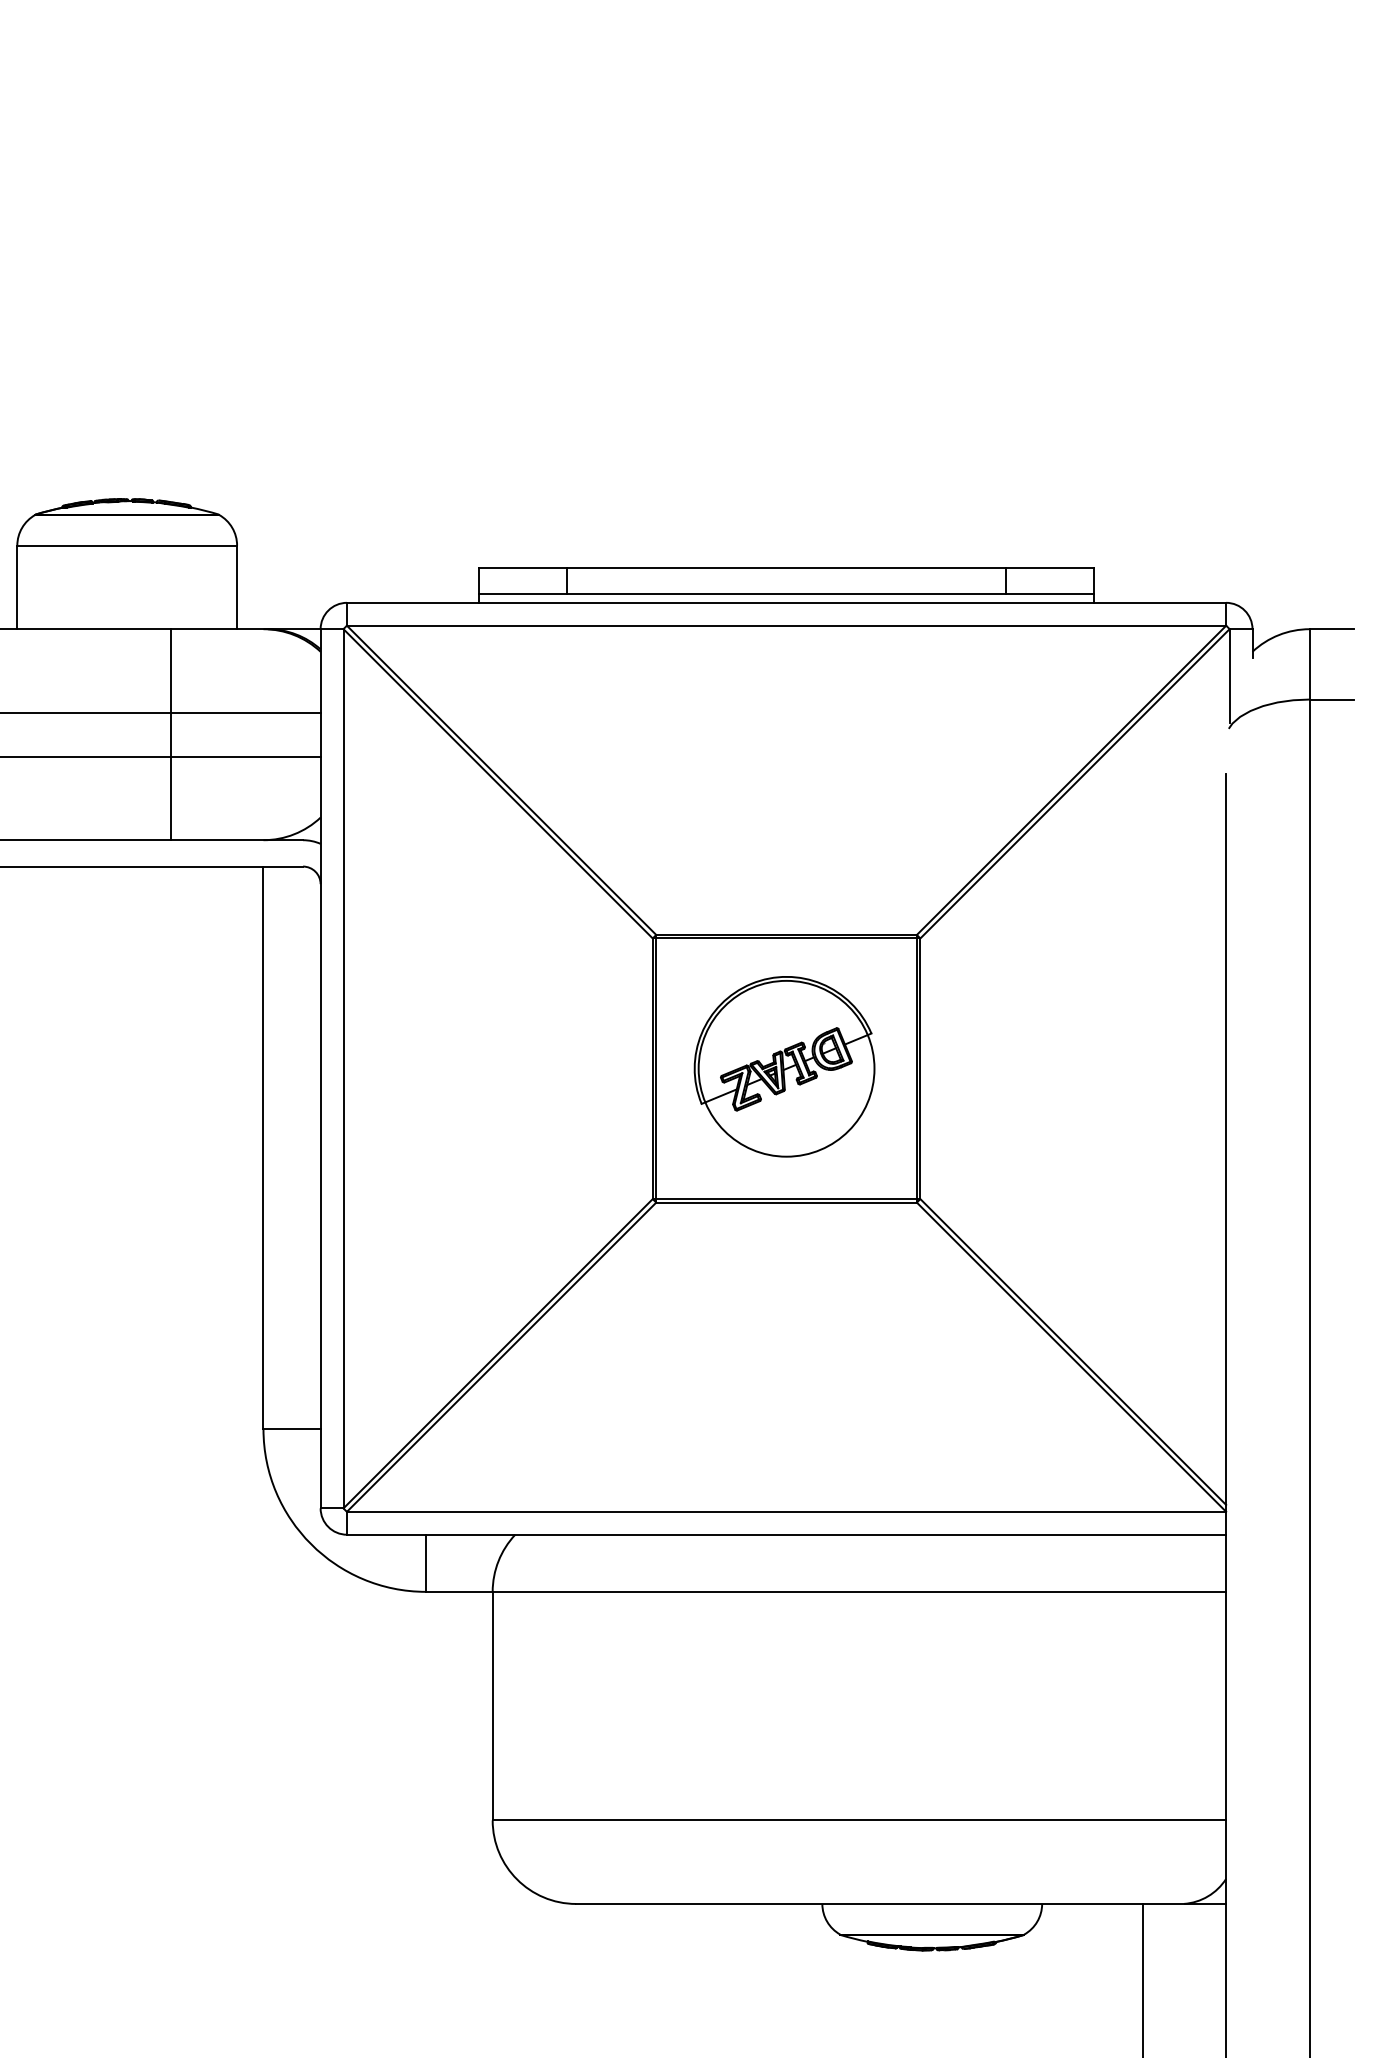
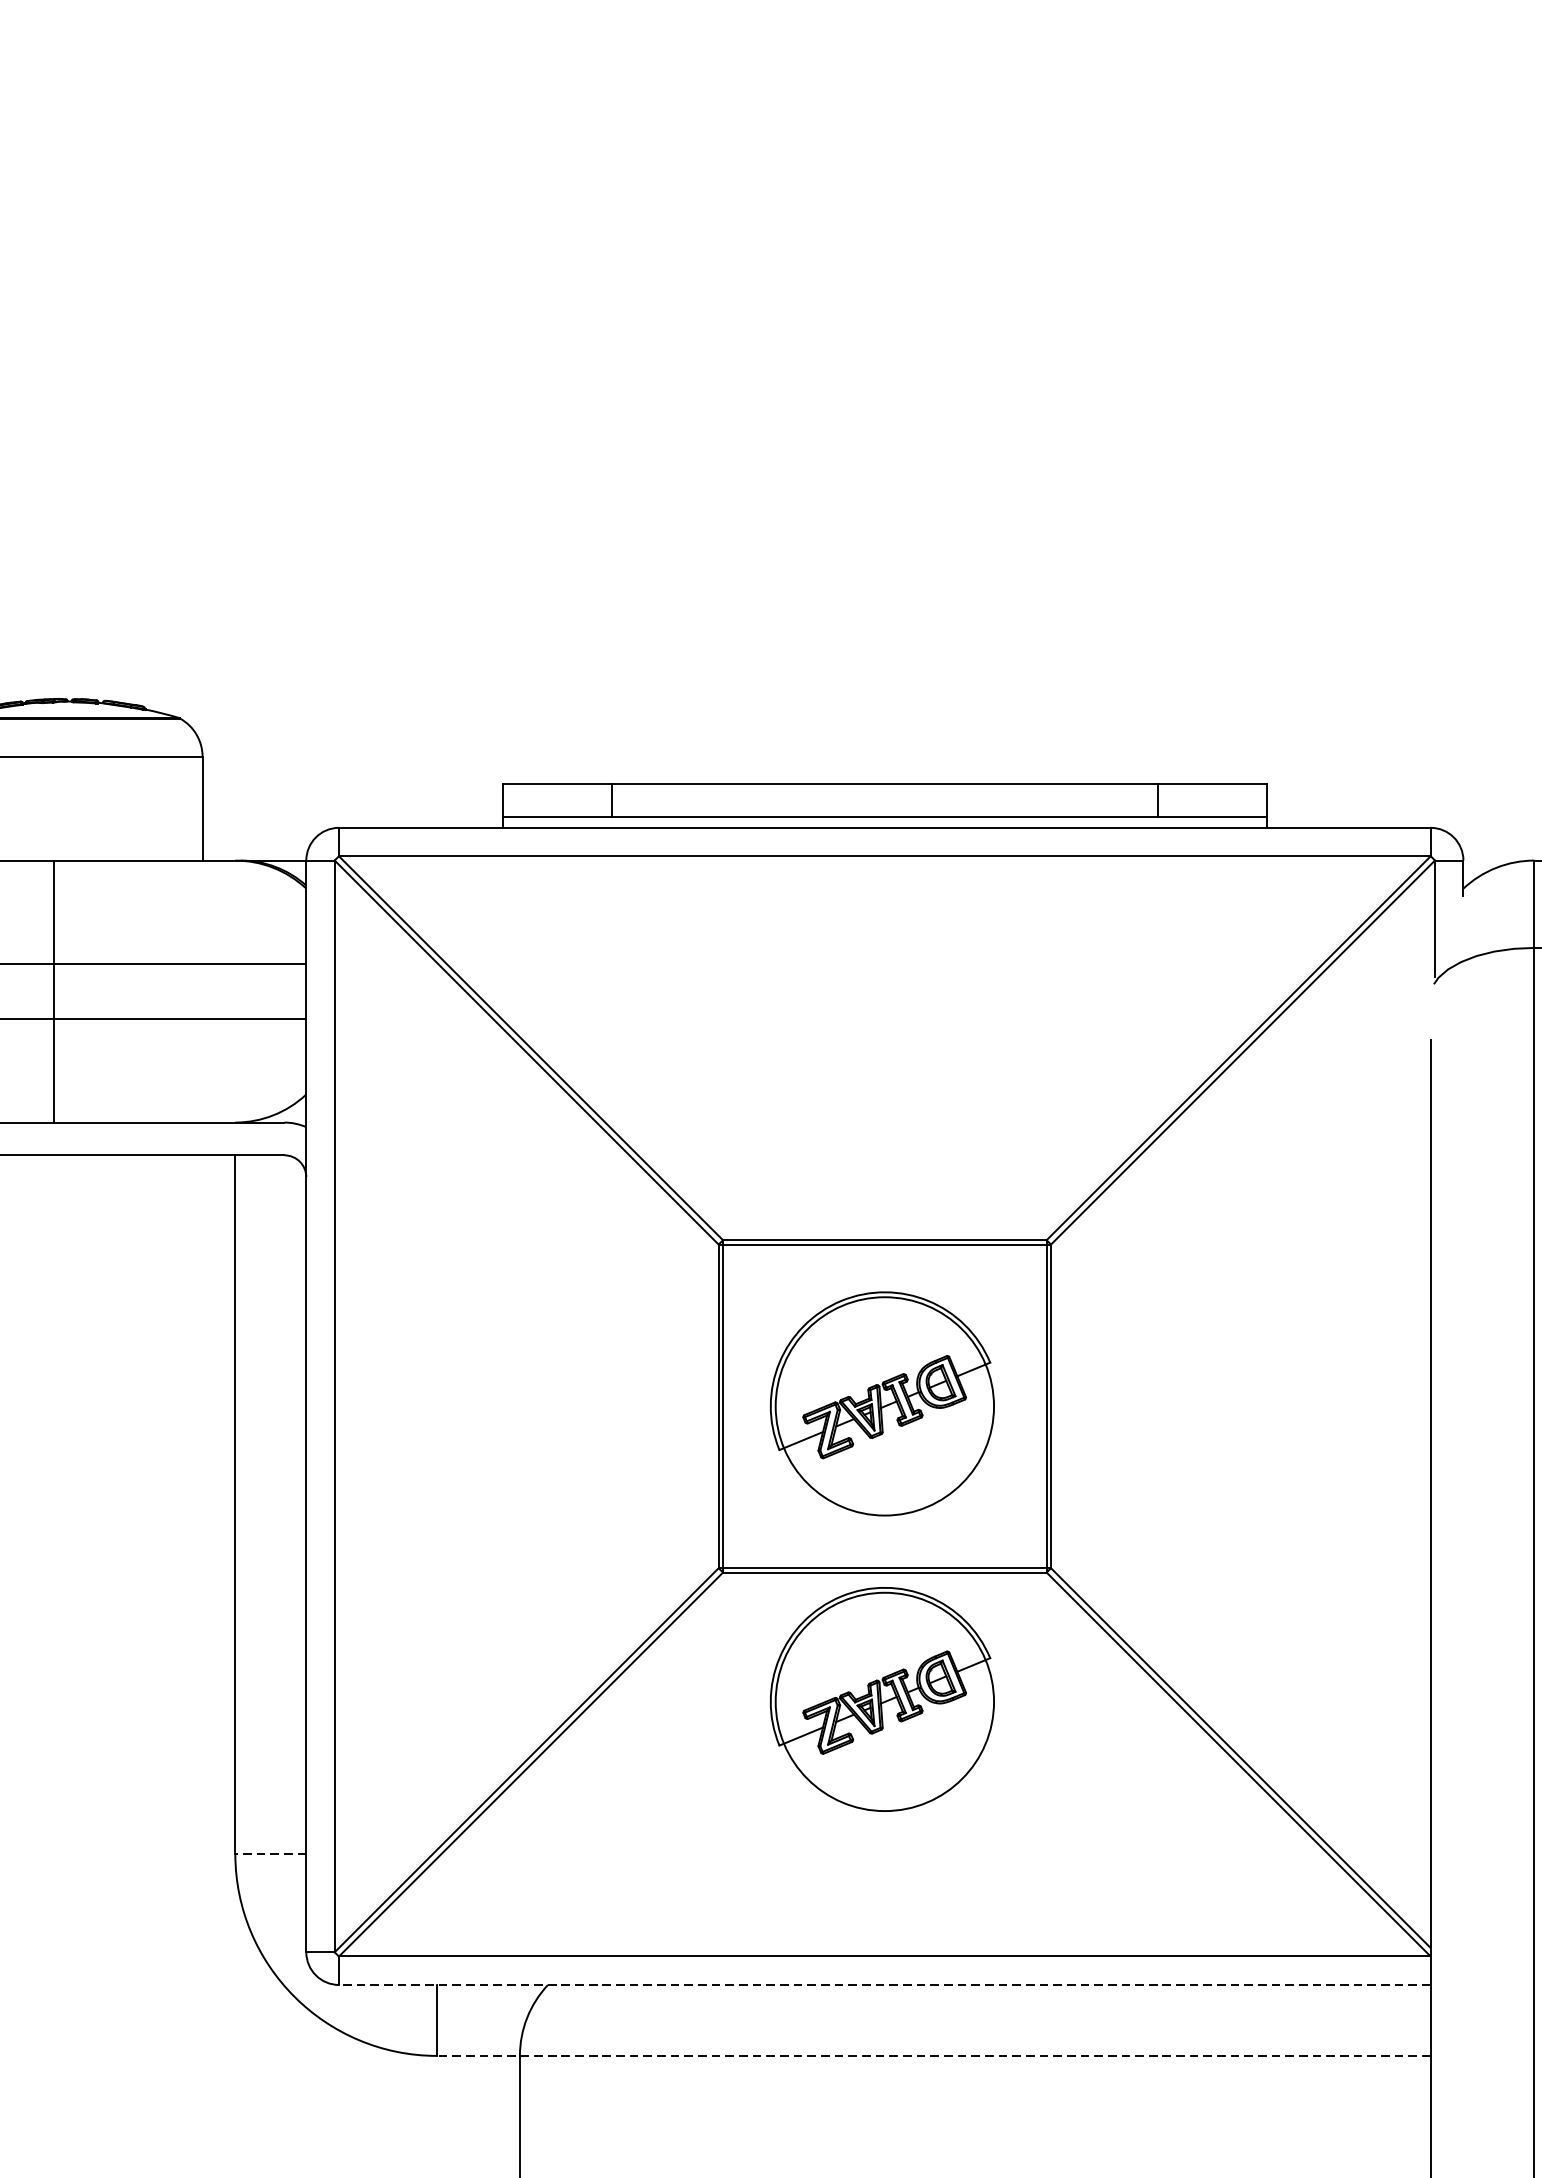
line: (171, 734) -> (54, 991), moved
part: (784, 1304) -> (882, 1699), added
line: (292, 1429) -> (271, 1854), solid -> dashed
line: (786, 1534) -> (884, 1984), solid -> dashed
line: (825, 1591) -> (933, 2055), solid -> dashed

